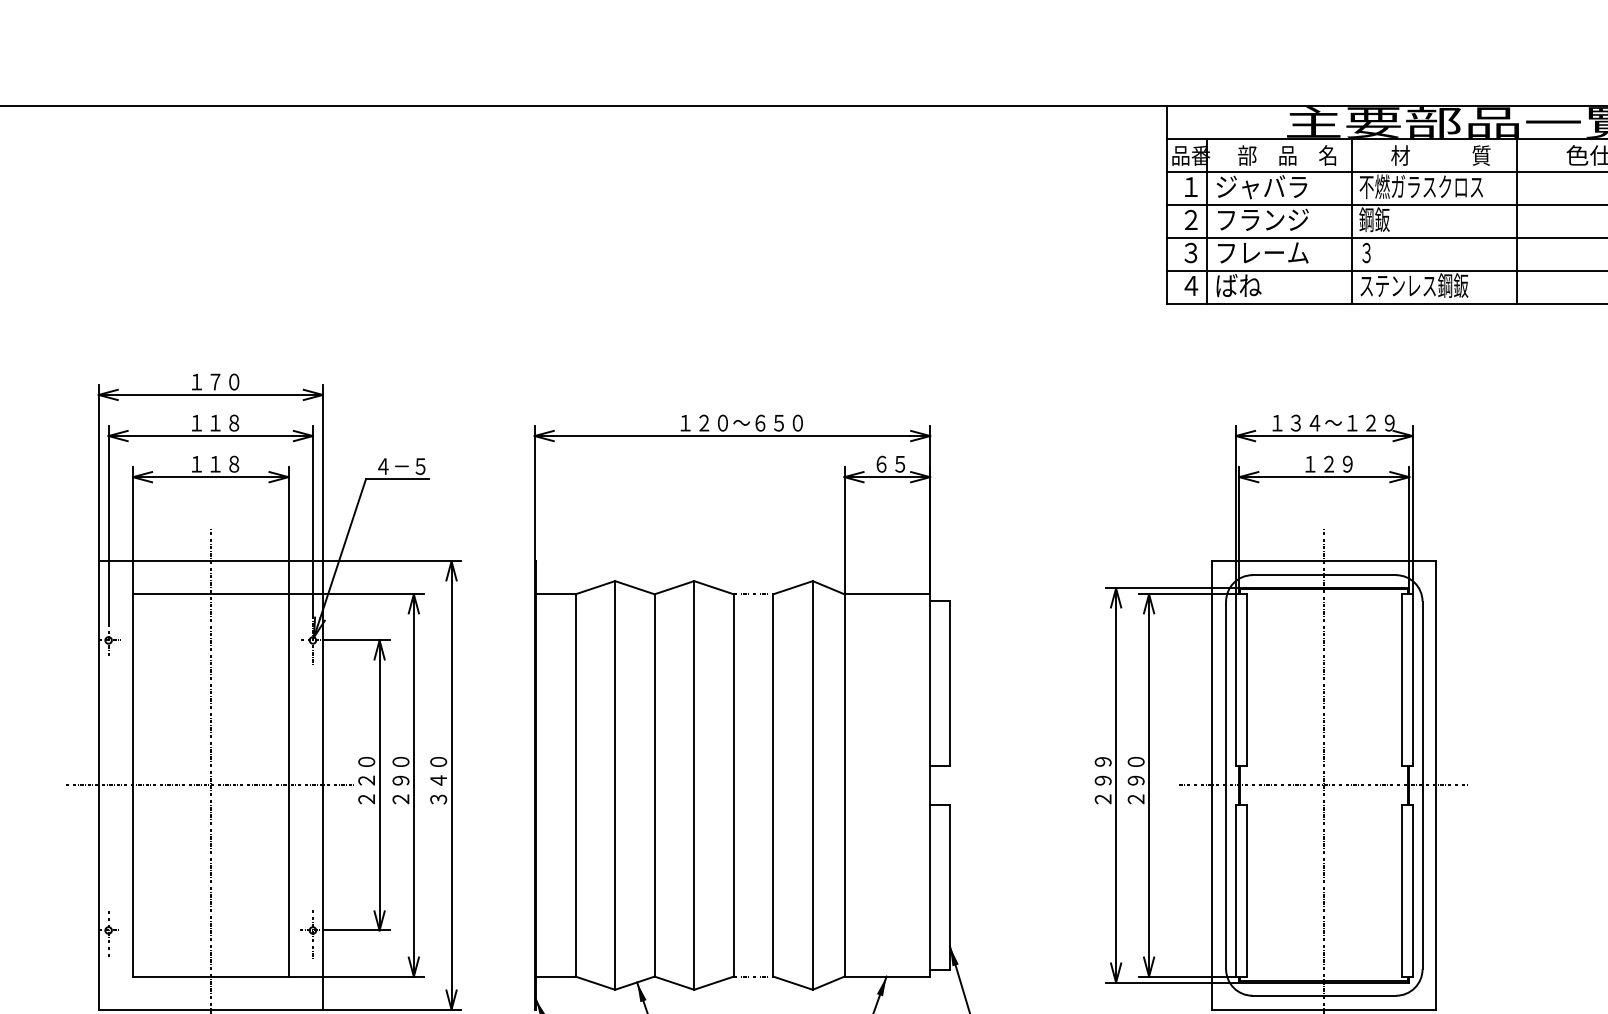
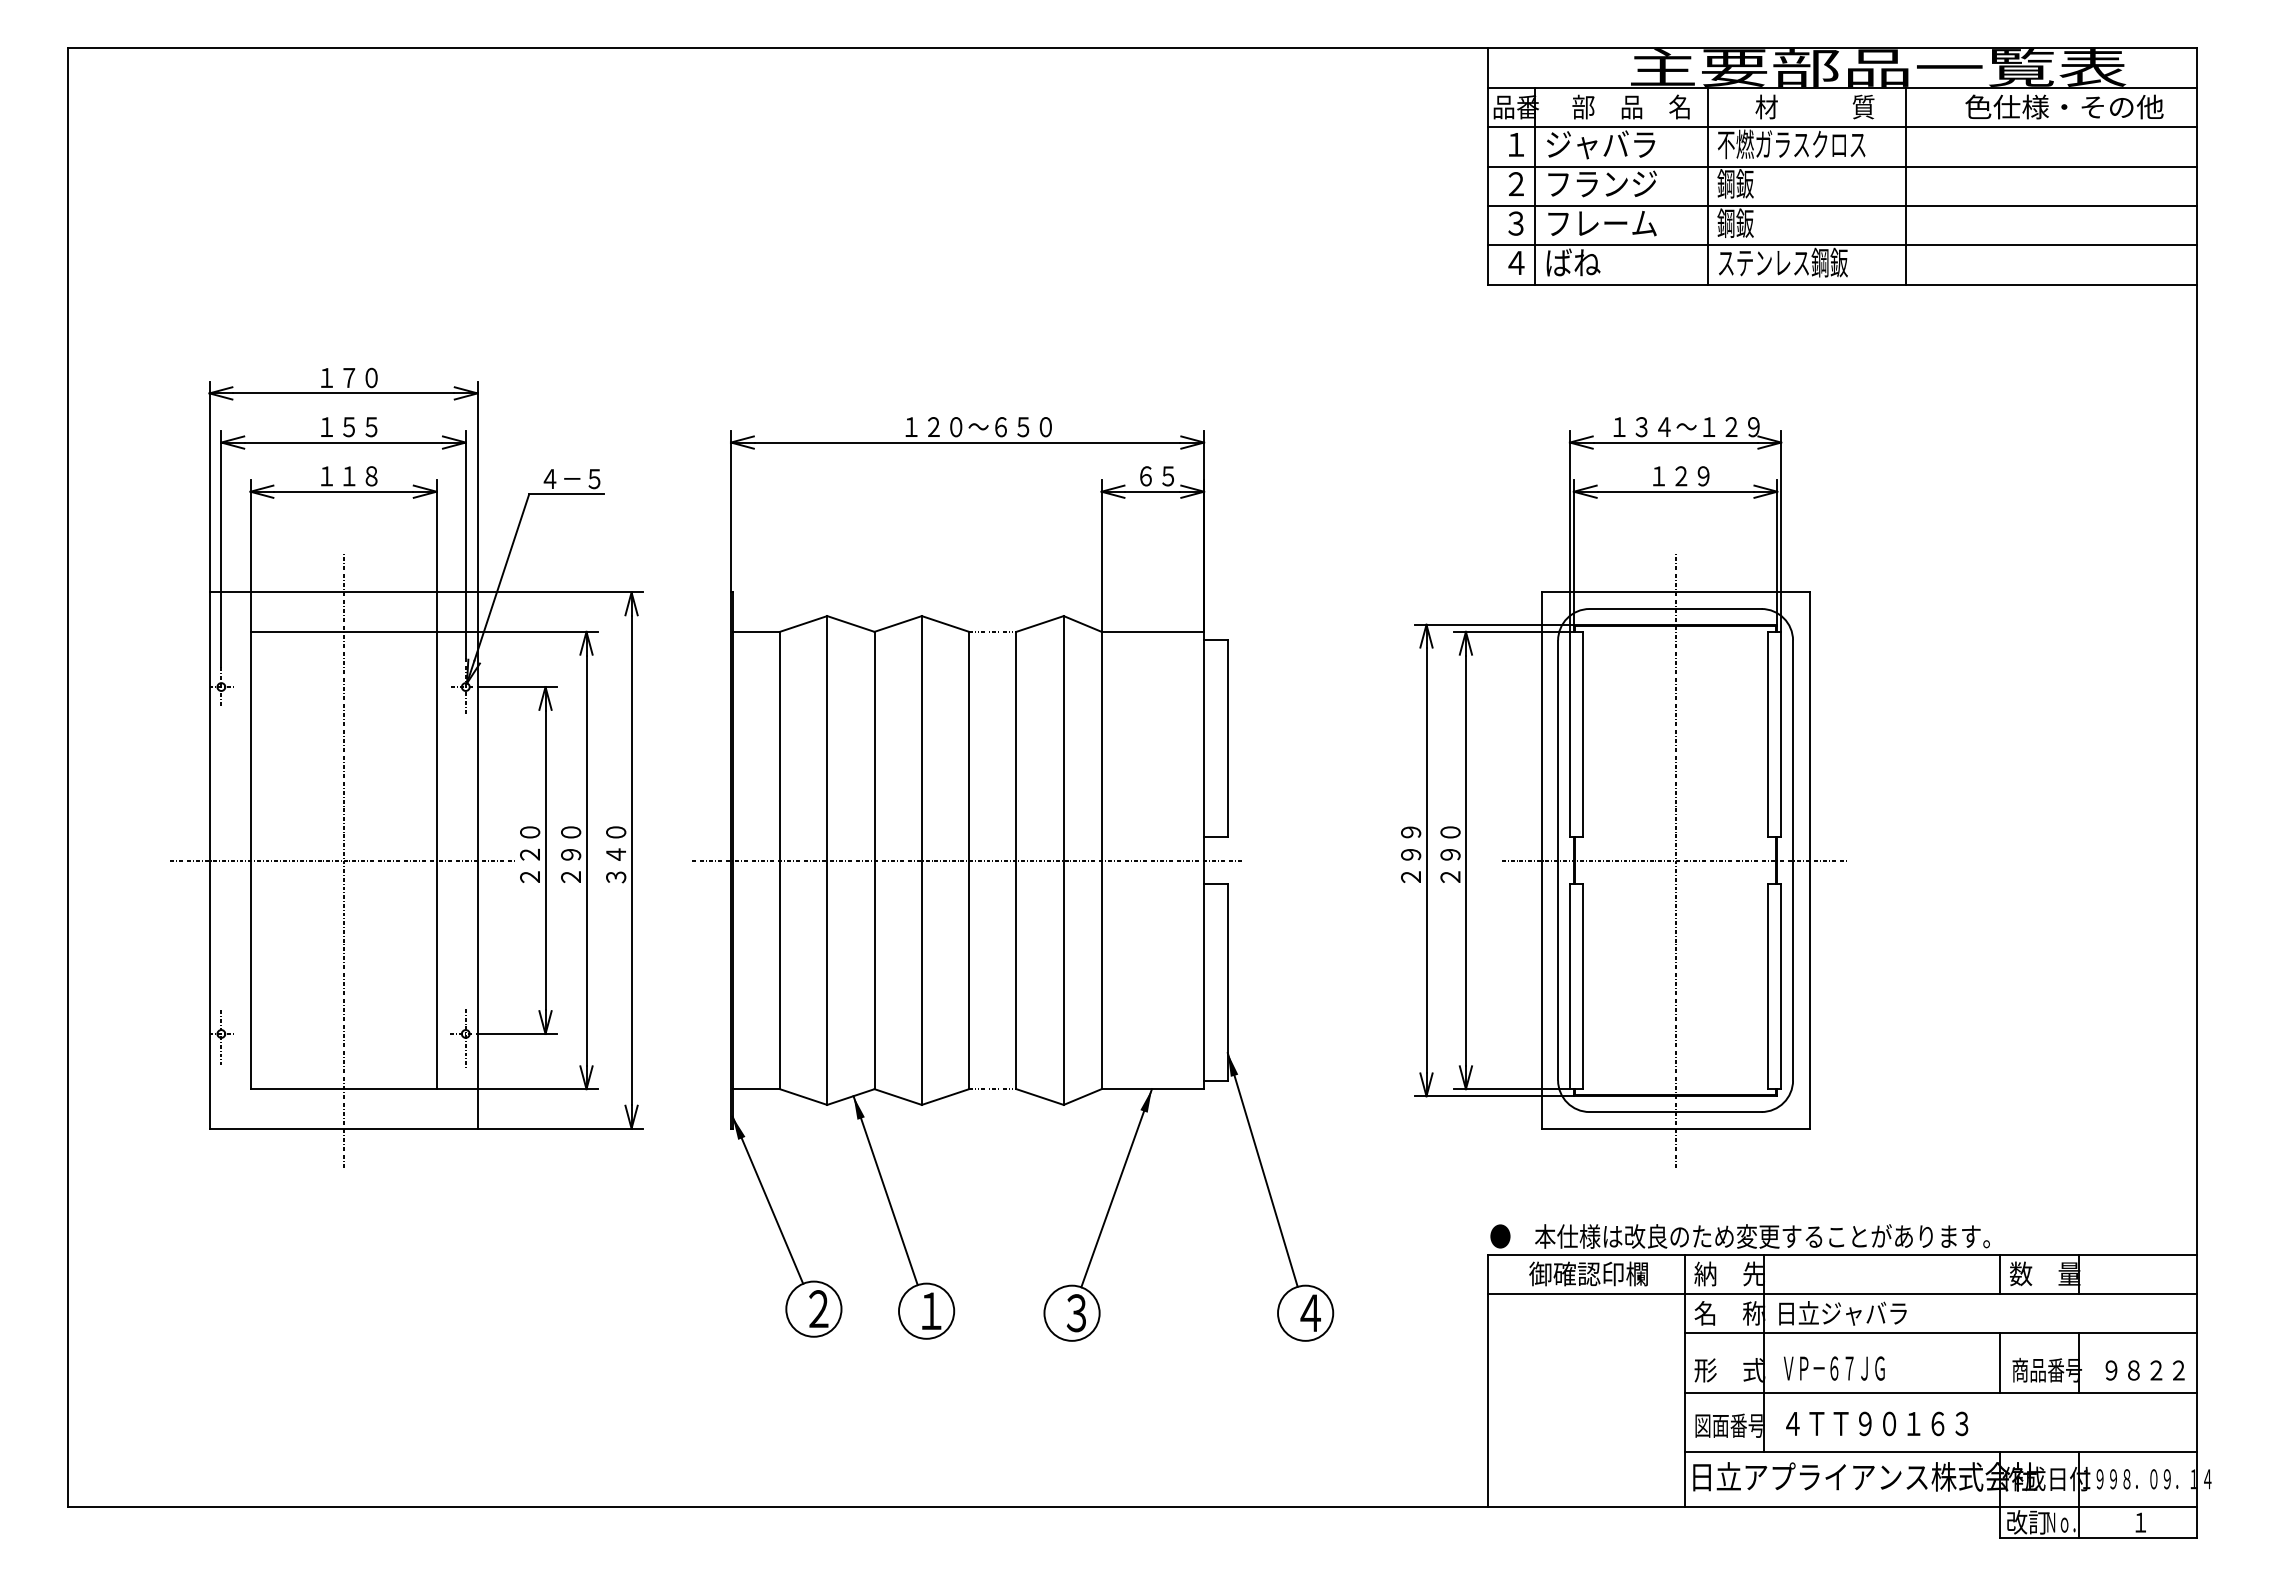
text: (1374, 252) -> (1735, 222), ３ -> 鋼鈑
text: (224, 423) -> (360, 427), １１８ -> １５５
line: (732, 785) -> (967, 860), added

